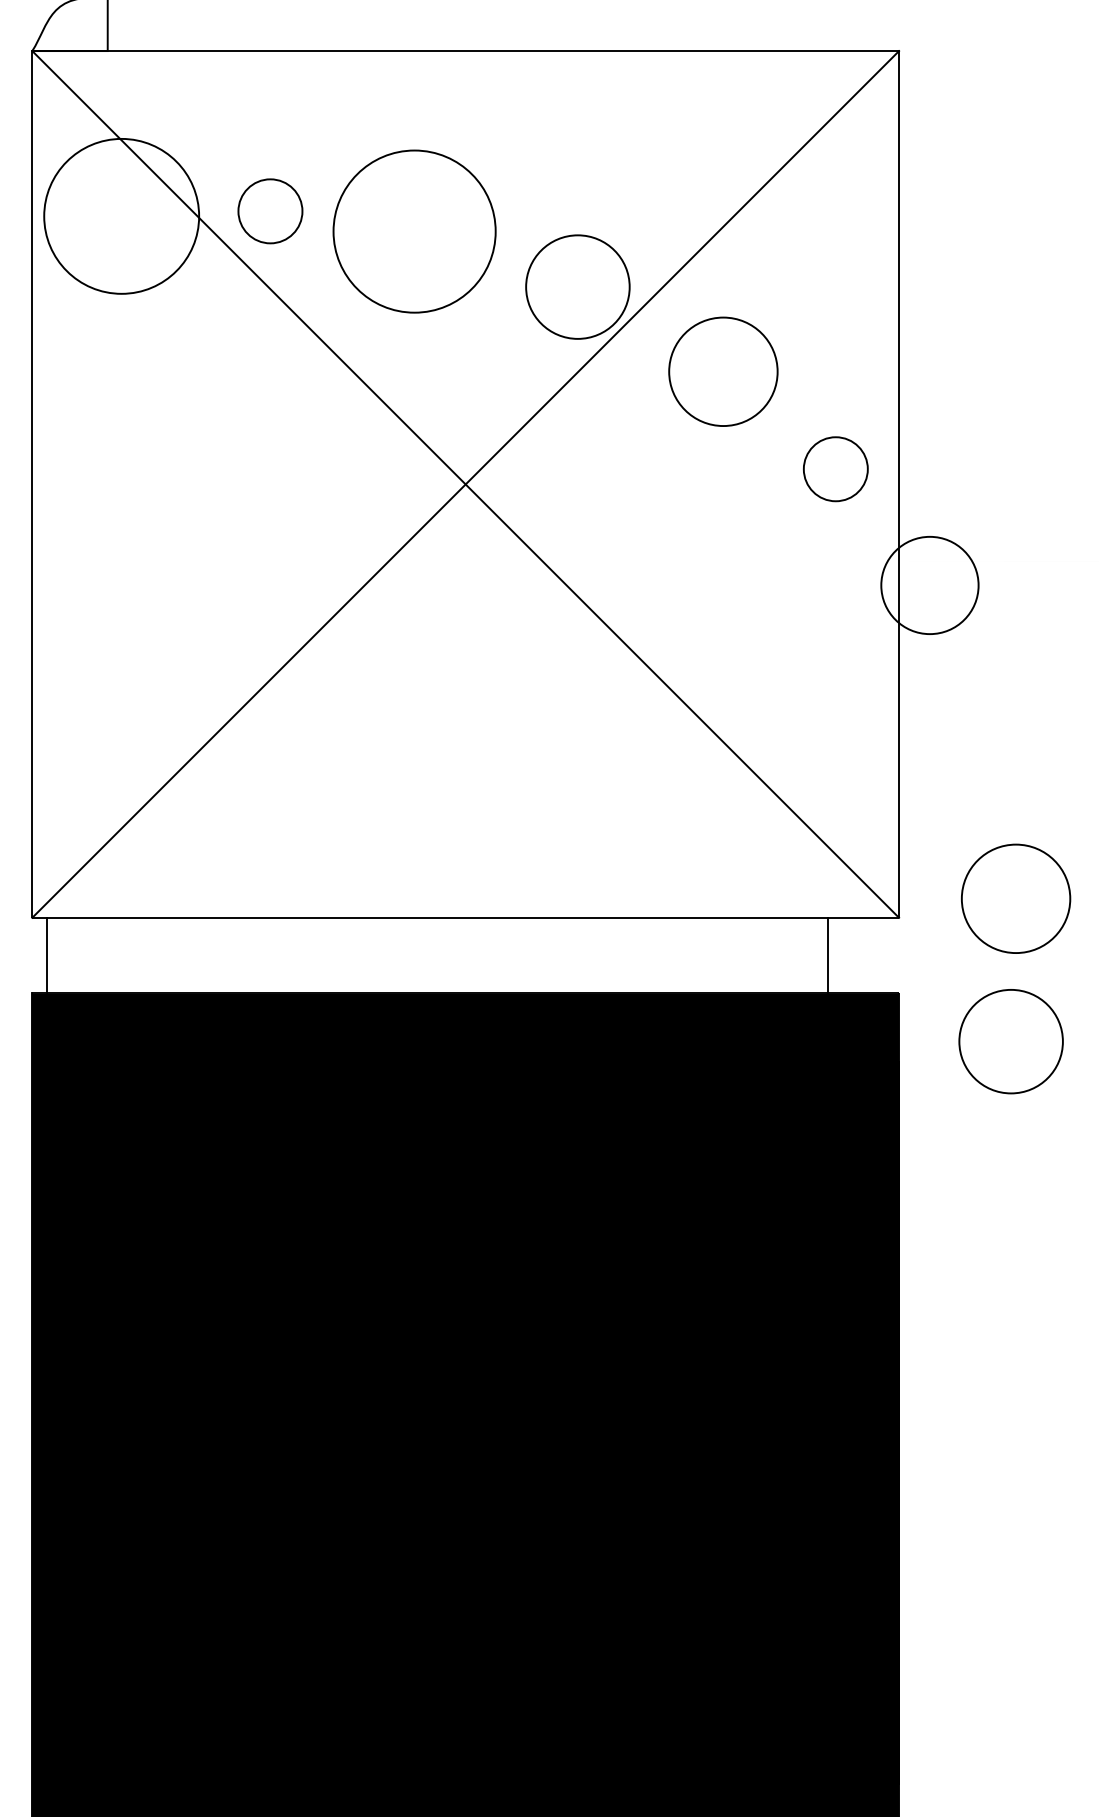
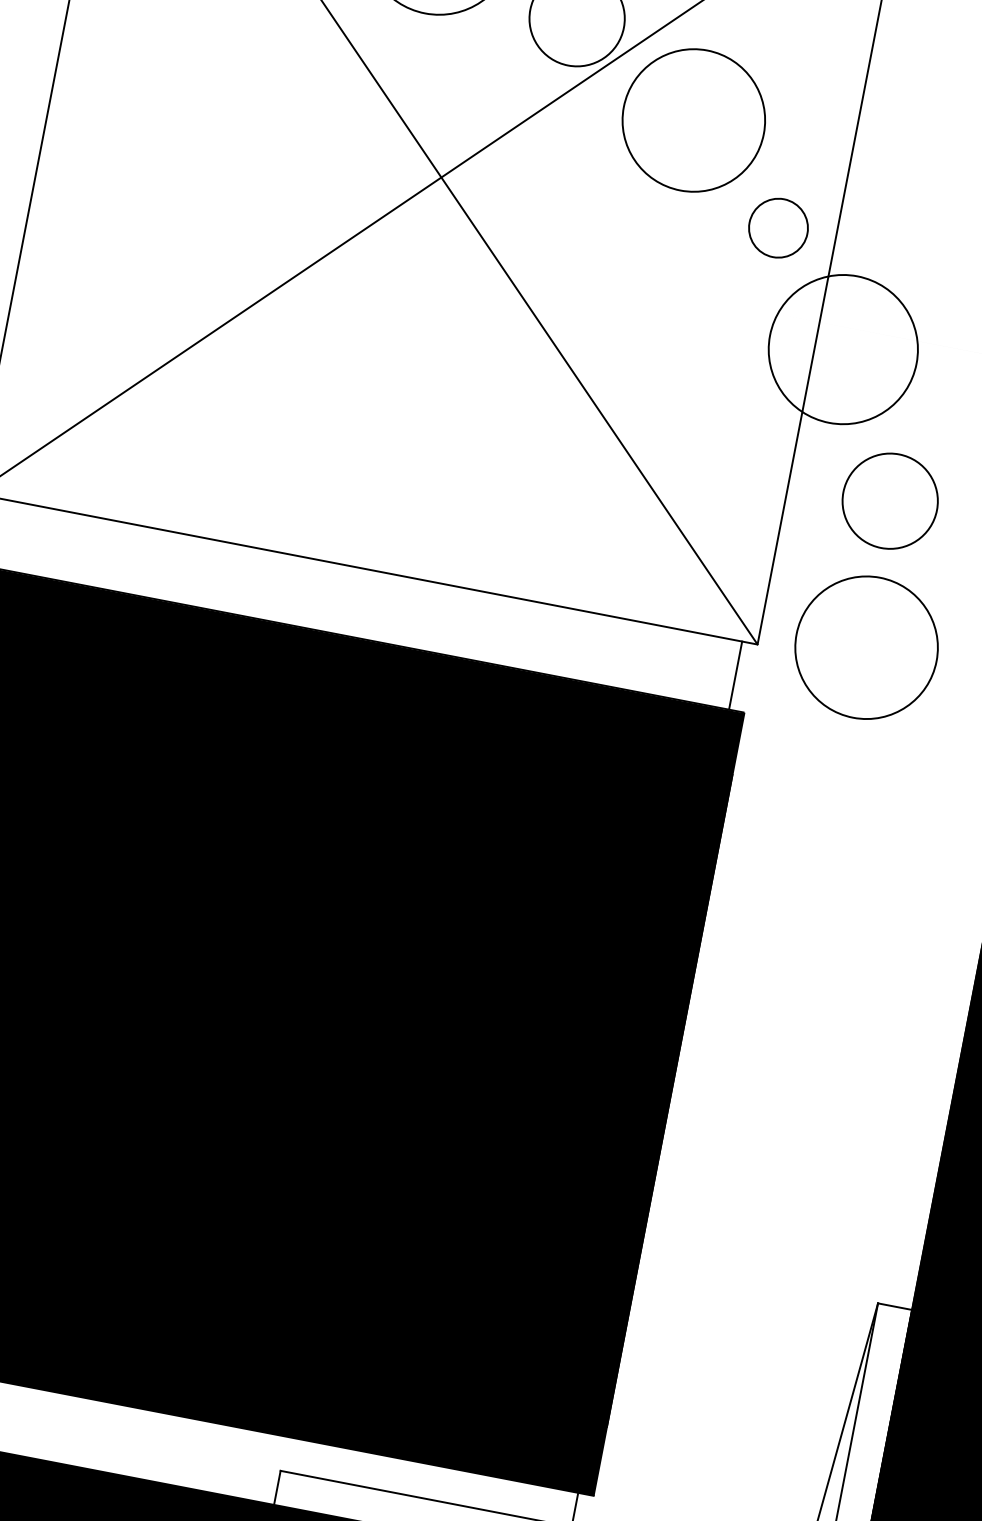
circle: (723, 371) -> (694, 120), size x1.43
circle: (929, 585) -> (842, 349), size x1.67
circle: (1015, 898) -> (866, 647), size x1.43
line: (828, 955) -> (736, 675), moved
circle: (1010, 1041) -> (889, 500), moved

